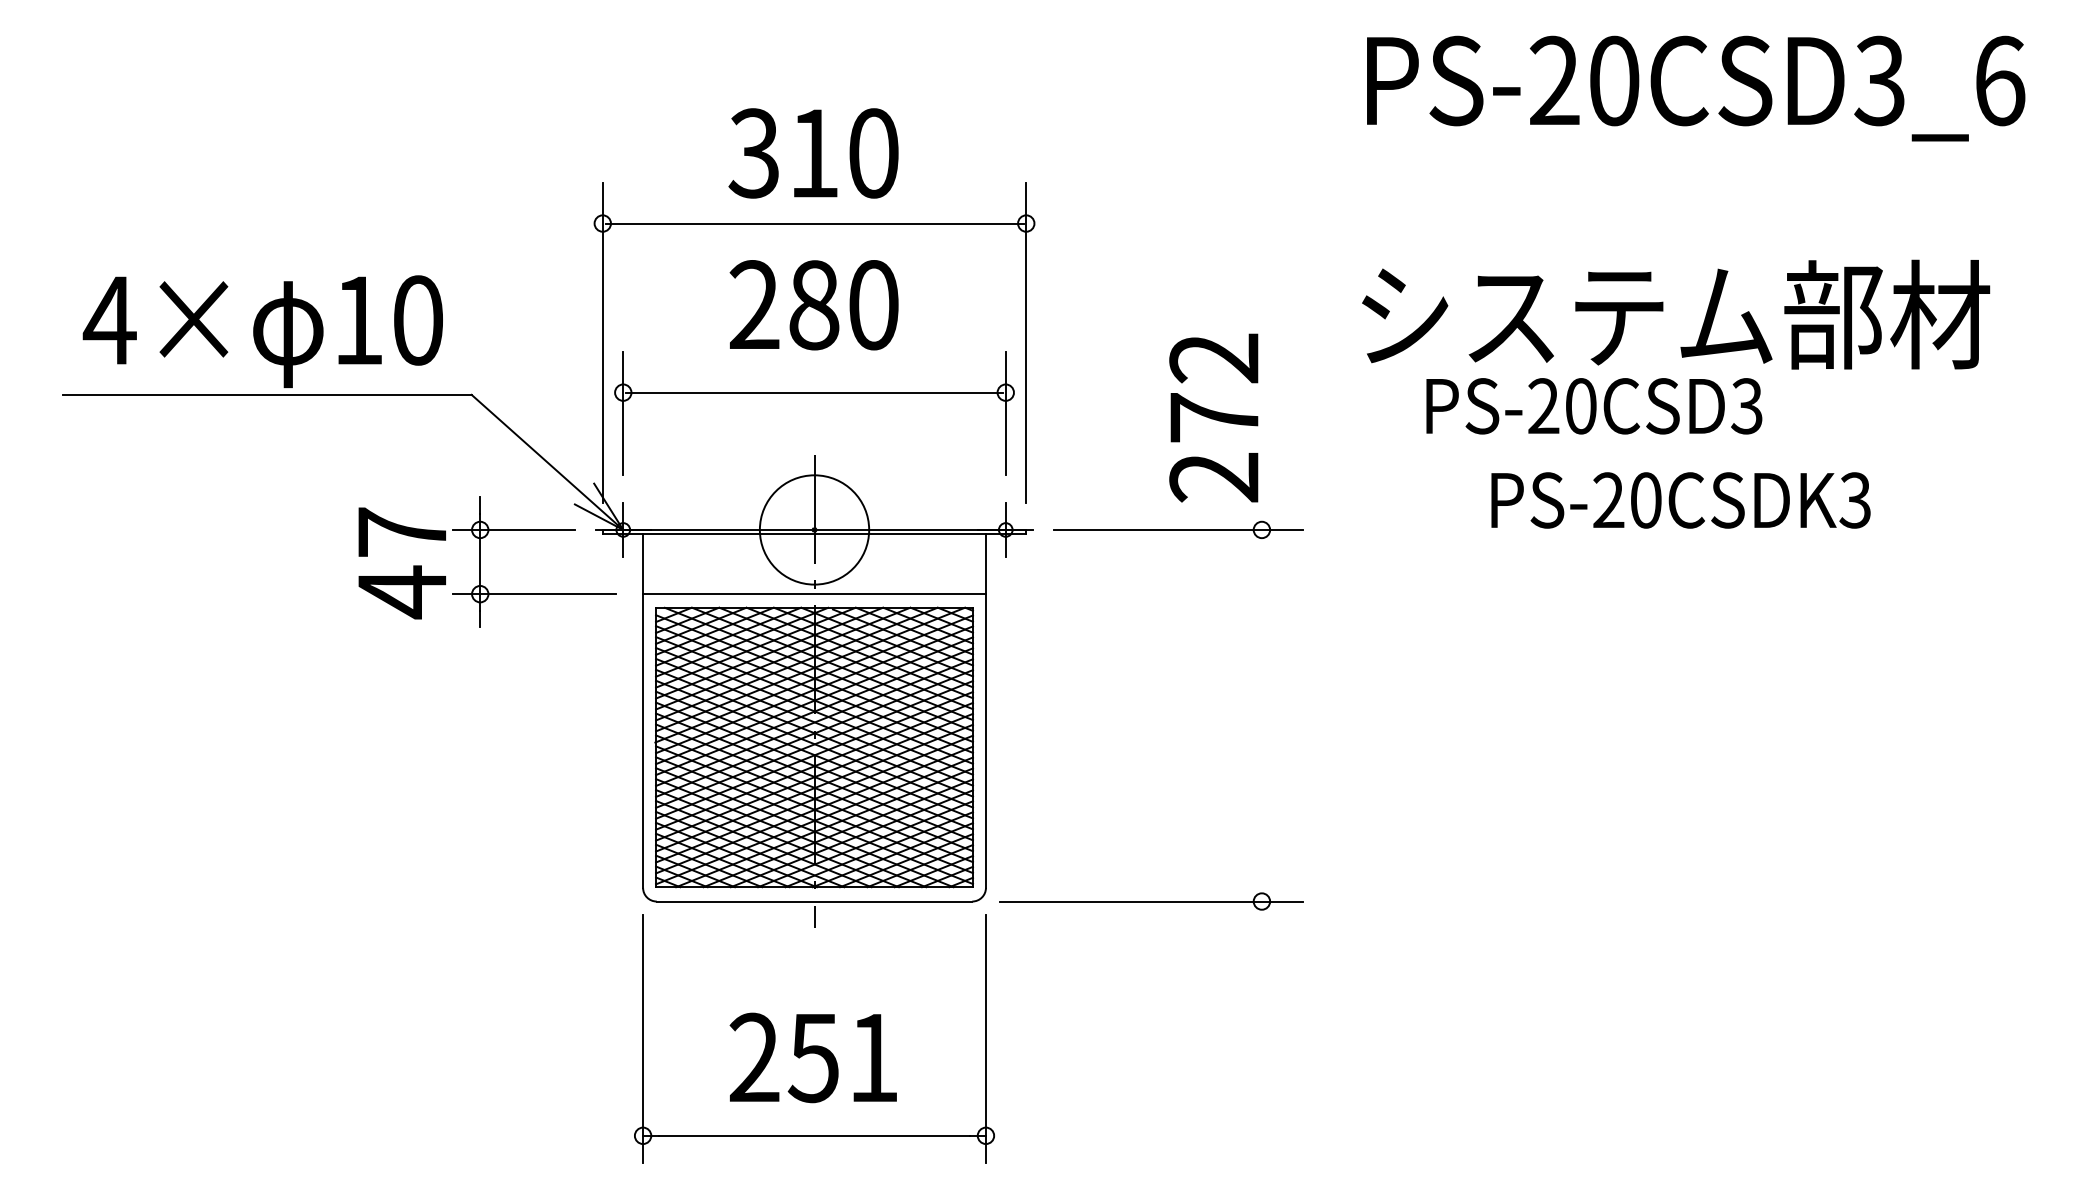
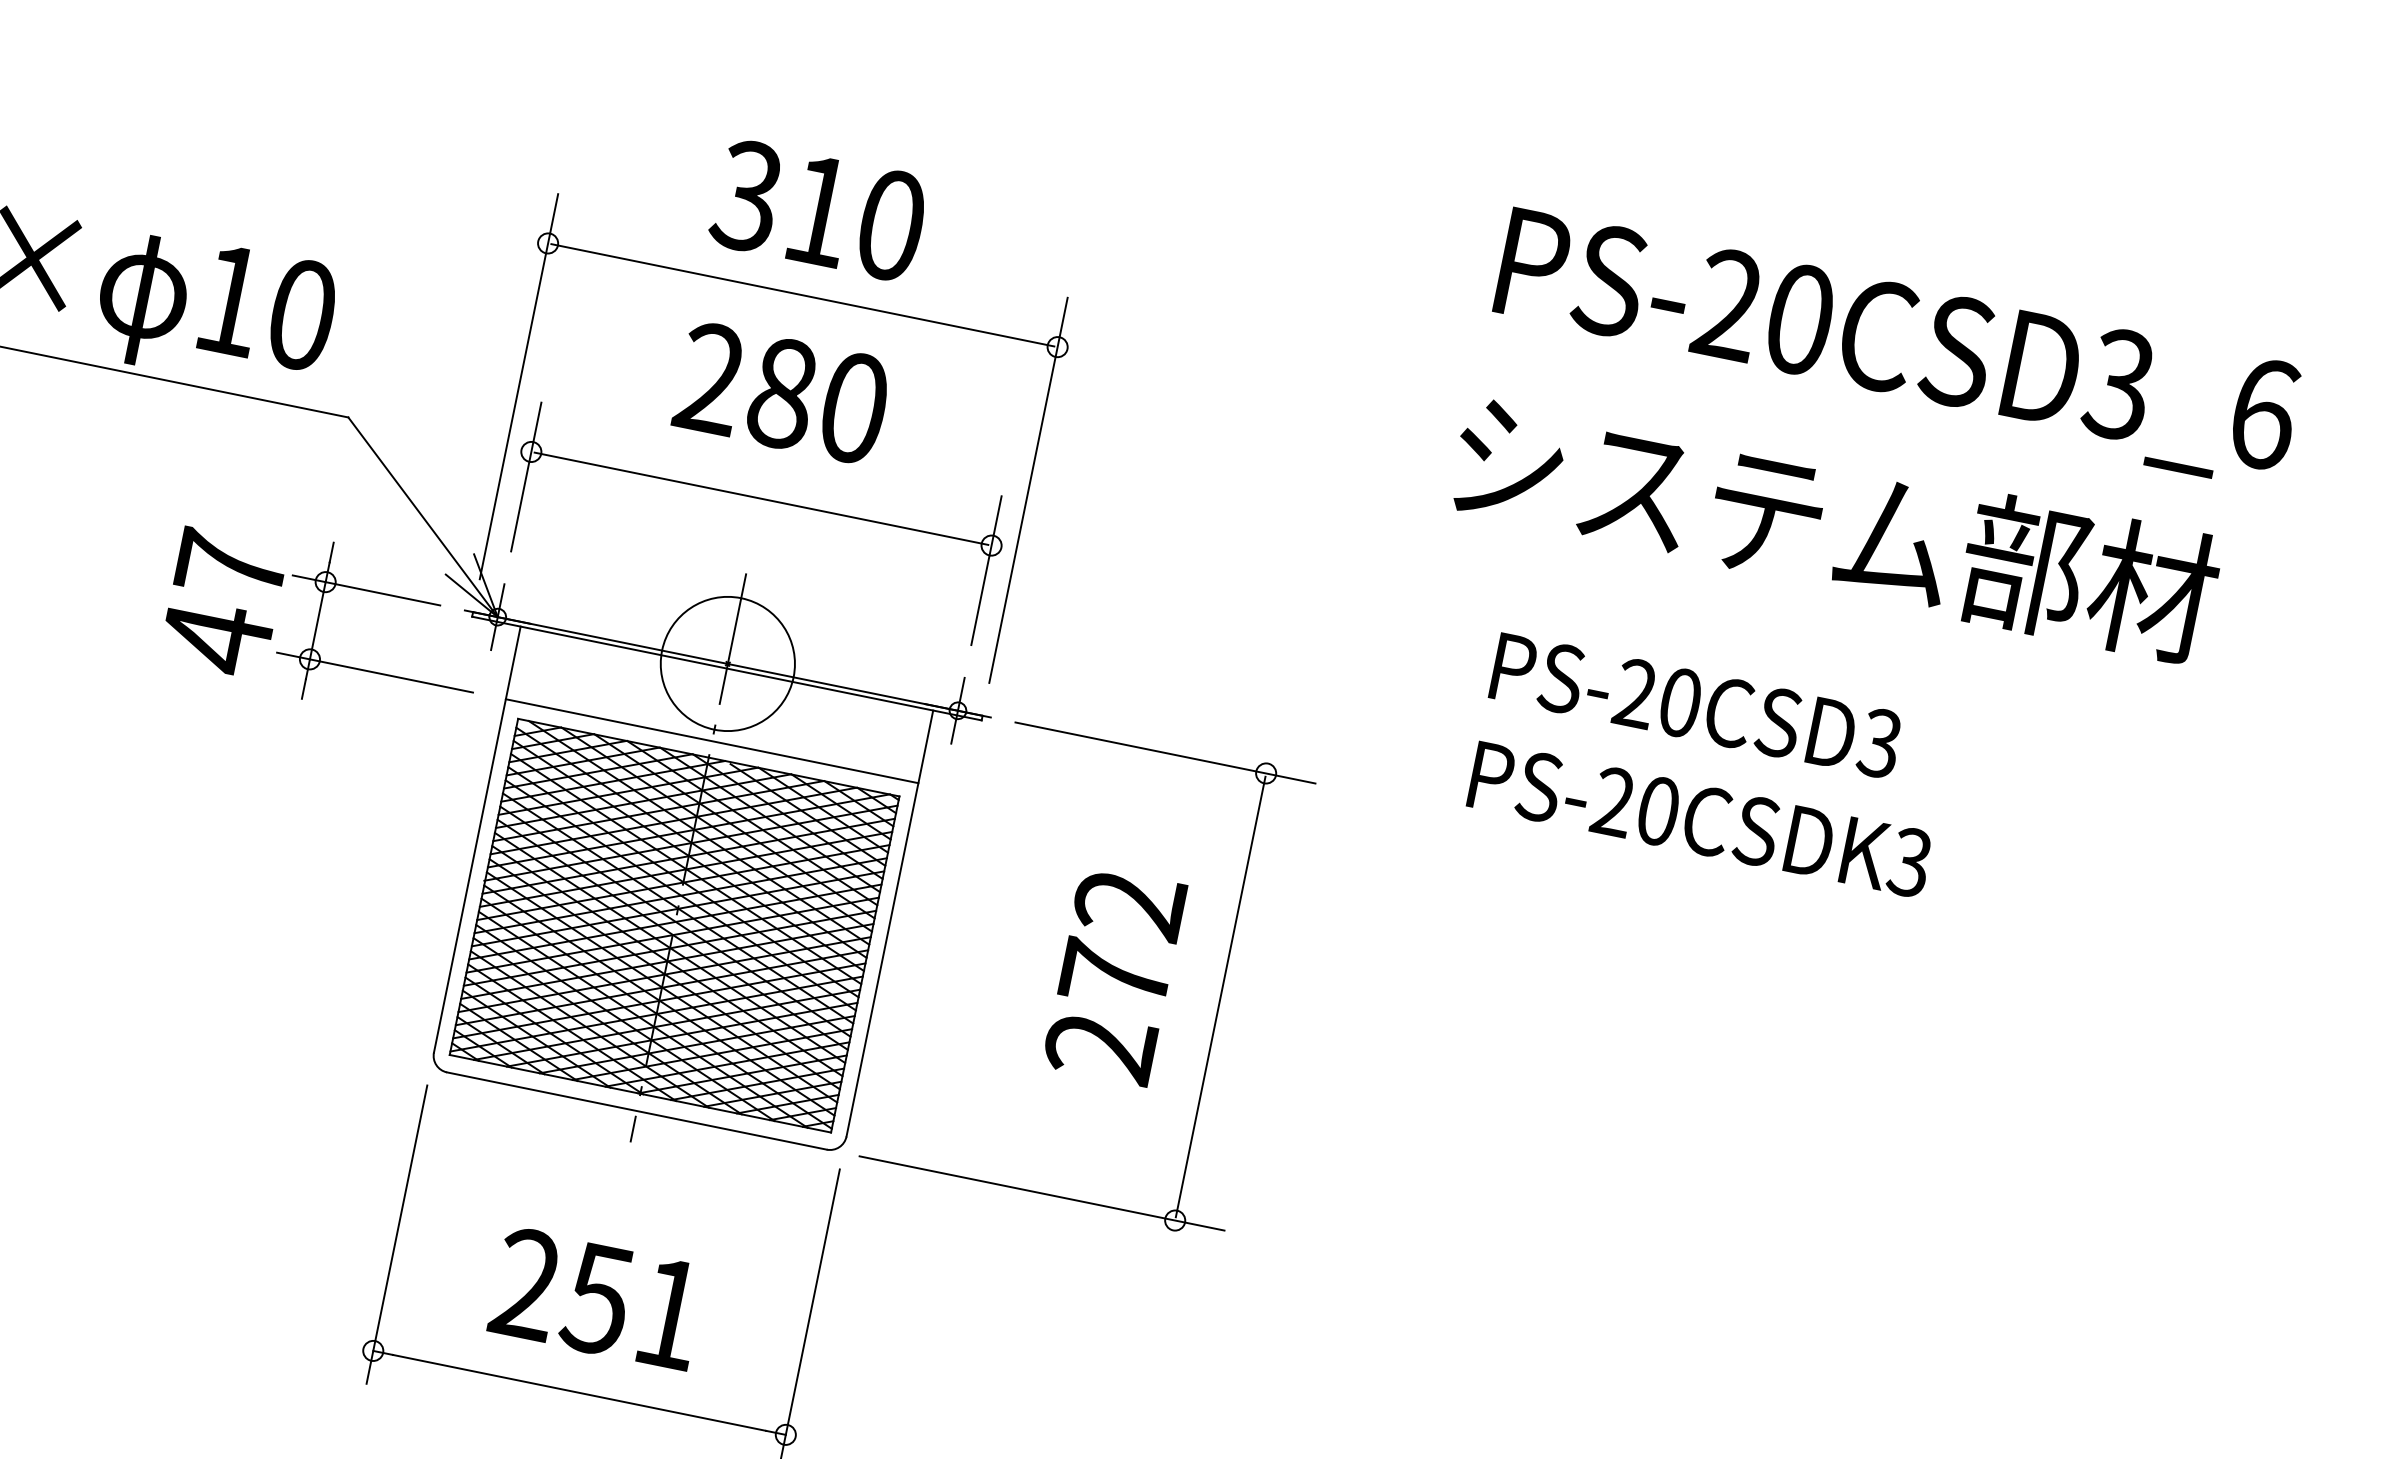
text: (1676, 314) -> (1835, 526), moved
text: (1213, 417) -> (1114, 975), moved
text: (1680, 500) -> (1699, 819), moved
line: (1261, 715) -> (1220, 996), added

